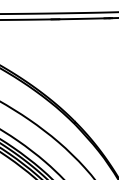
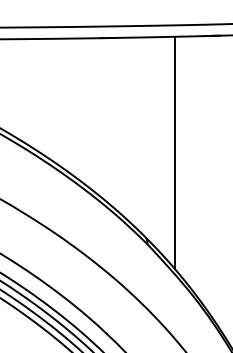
line: (89, 77) -> (175, 152), added

